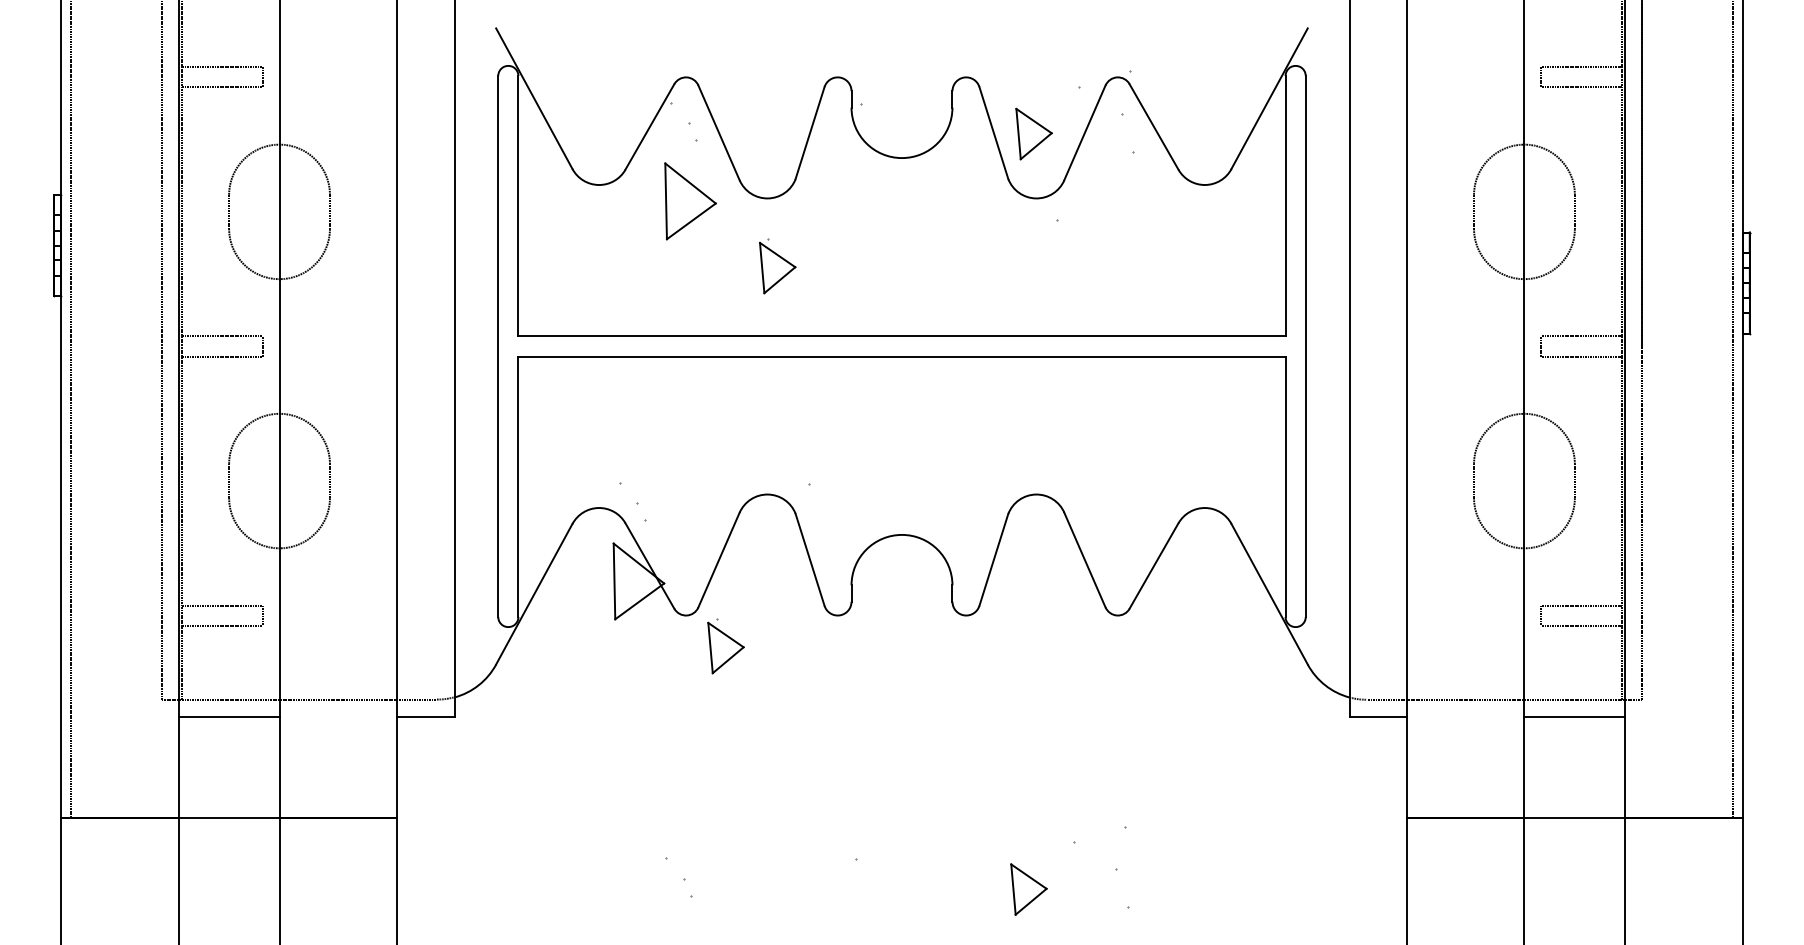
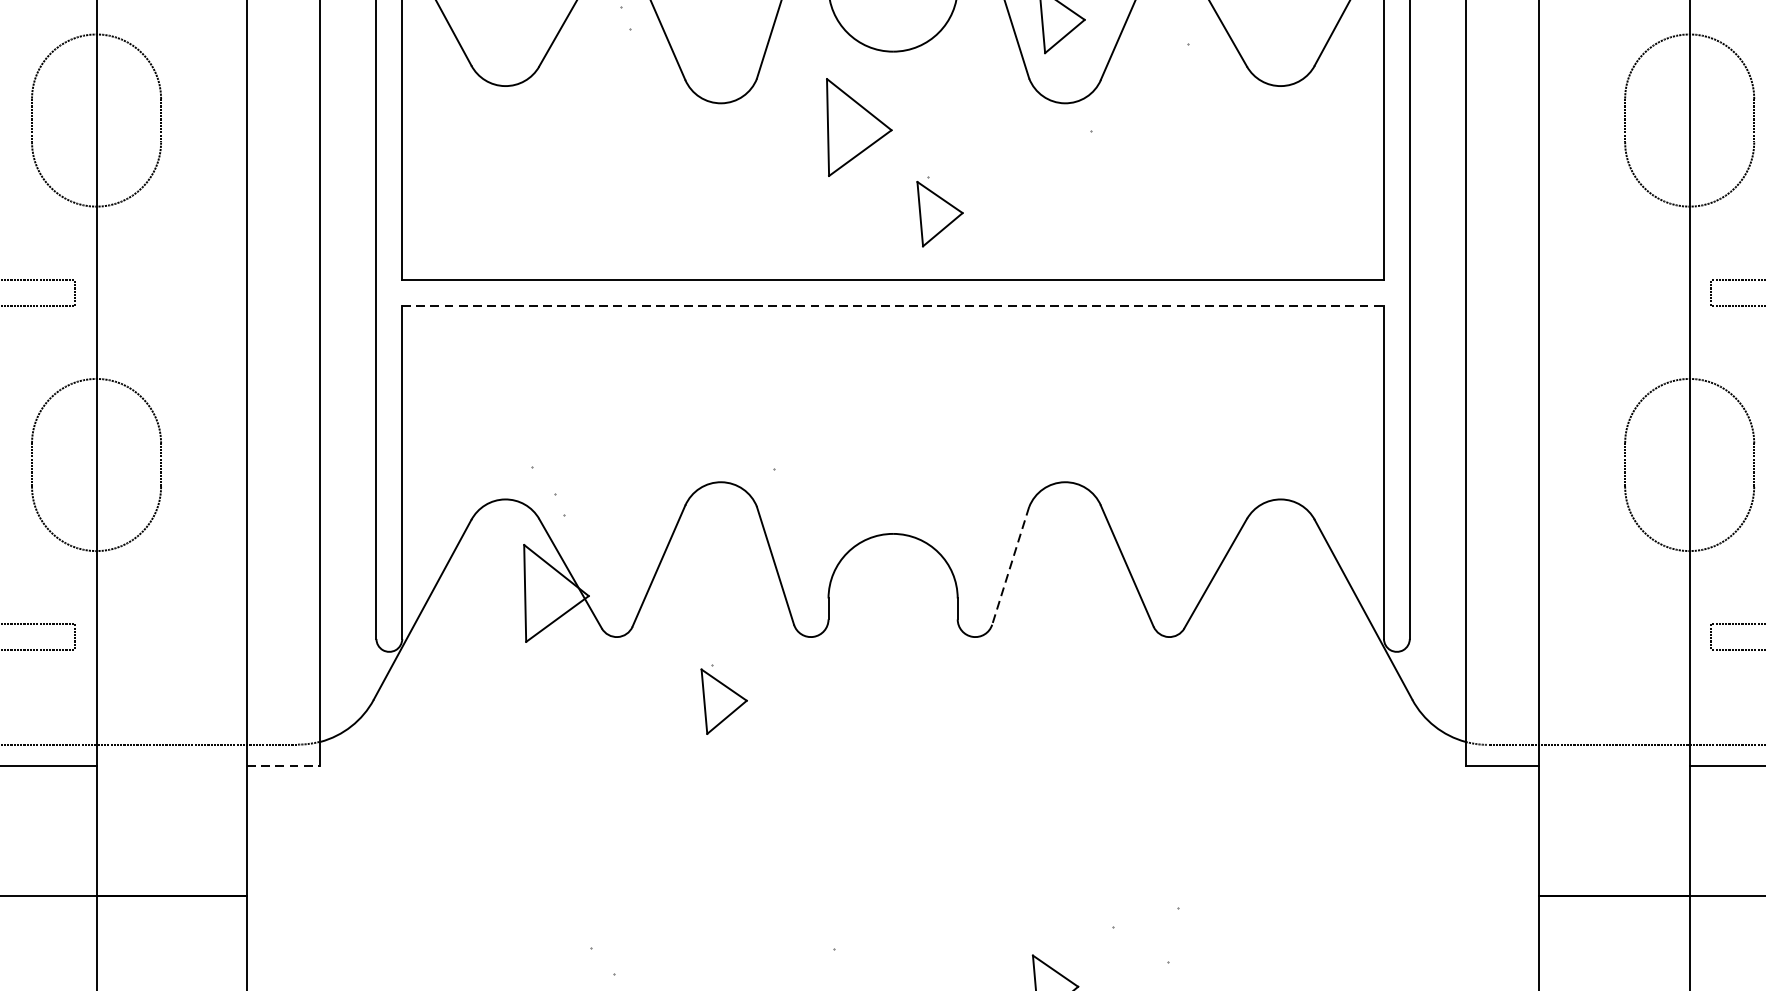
part: (690, 201) -> (859, 127), moved
part: (777, 266) -> (939, 212), moved
line: (902, 356) -> (893, 305), solid -> dashed
line: (993, 560) -> (1010, 566), solid -> dashed
part: (725, 646) -> (723, 699), moved
line: (425, 716) -> (283, 766), solid -> dashed

